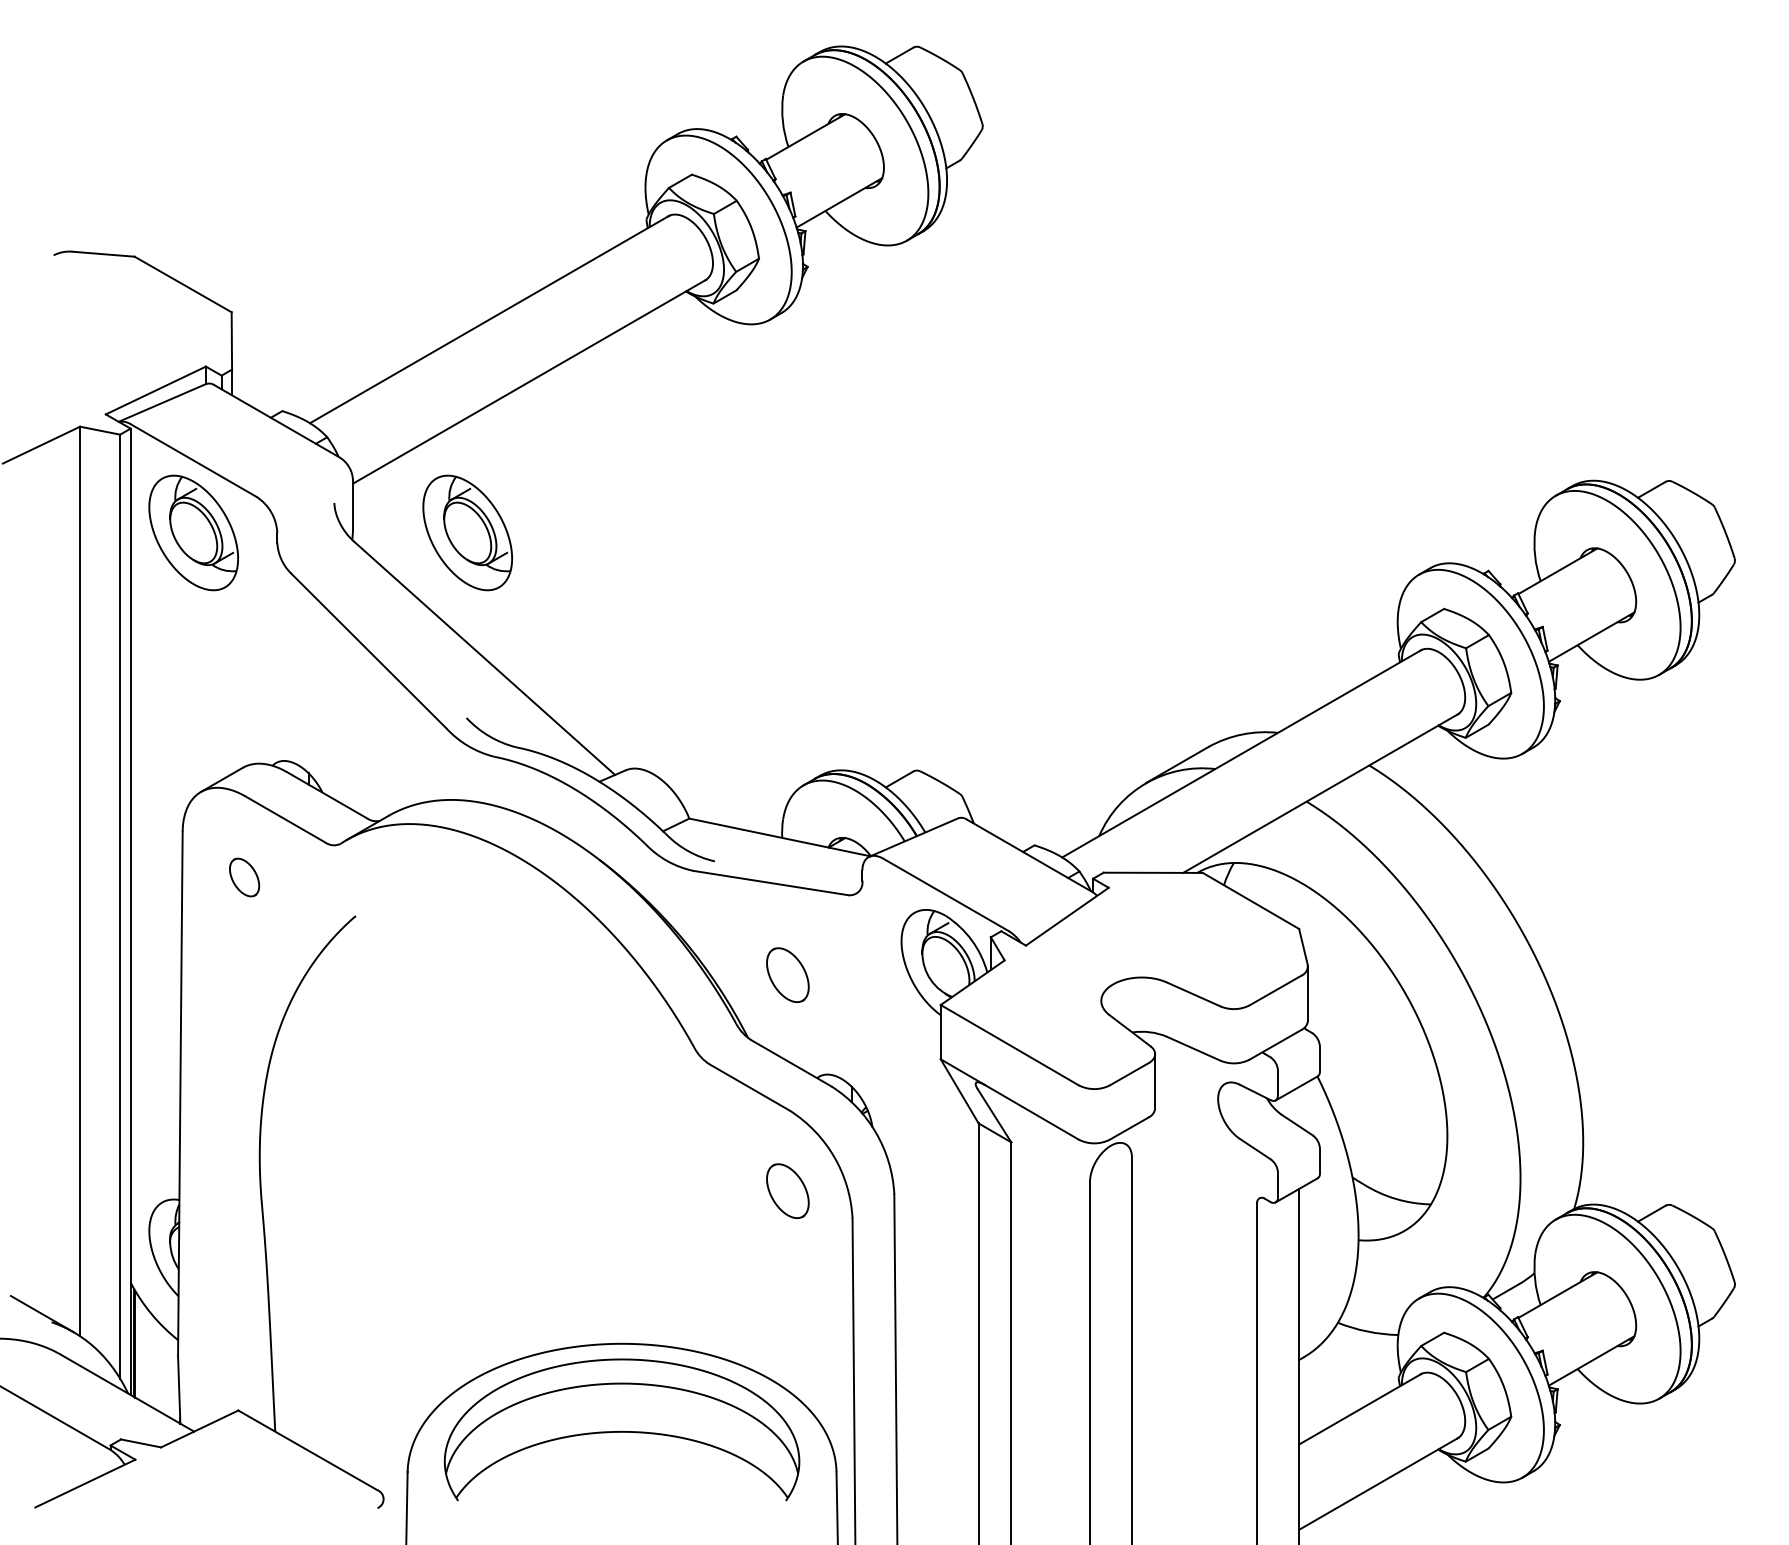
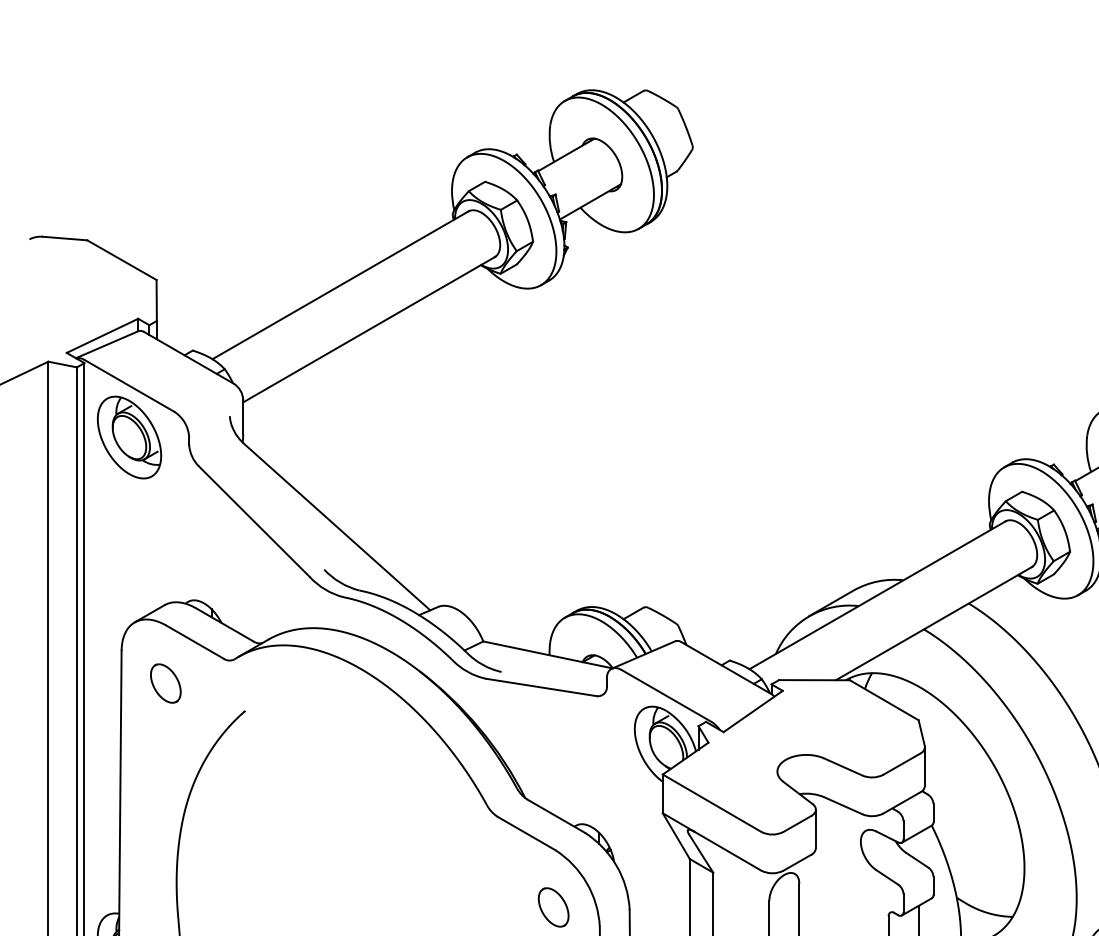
part: (467, 532) -> (324, 437), removed
part: (244, 877) -> (165, 683), size x1.43
part: (787, 974) -> (553, 752), removed

